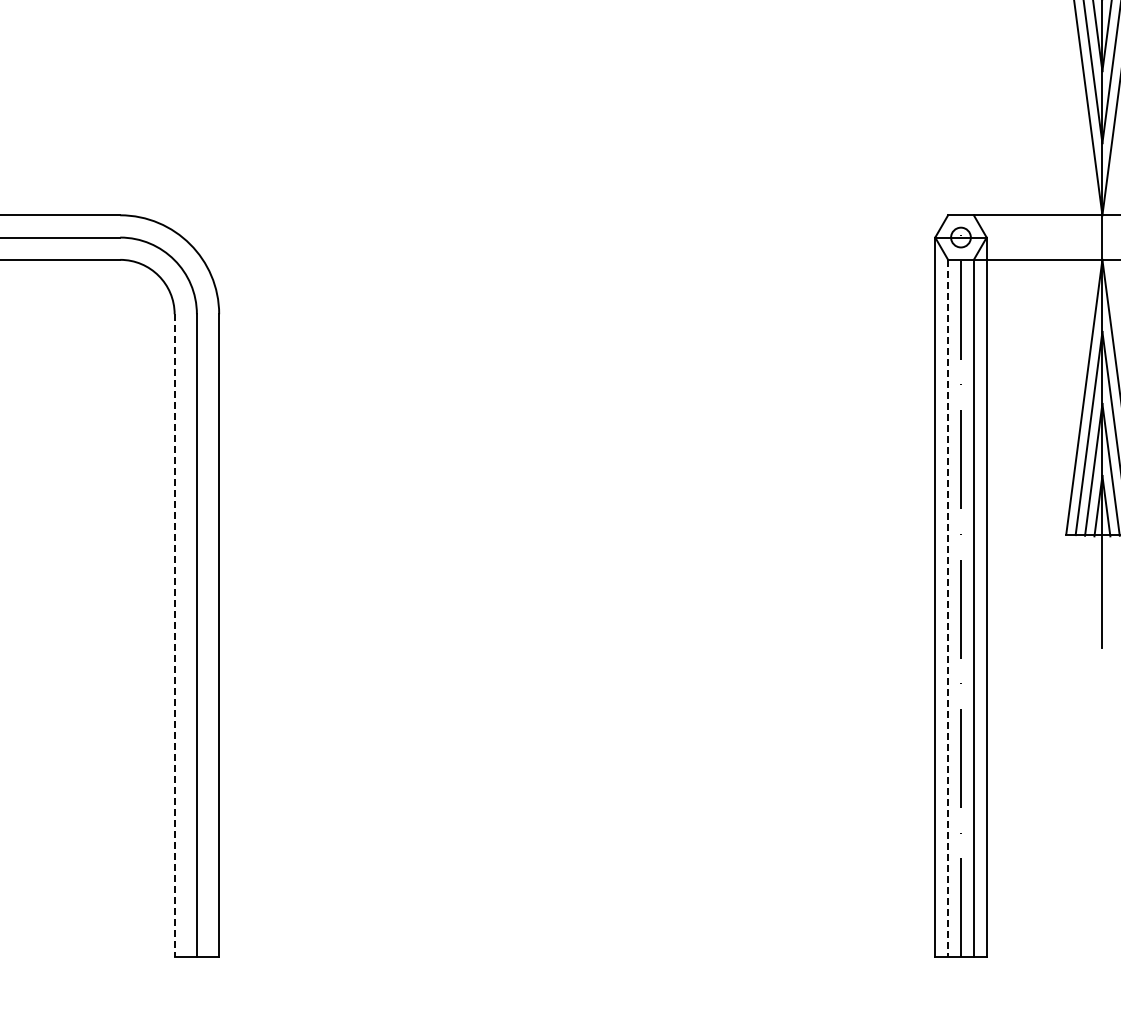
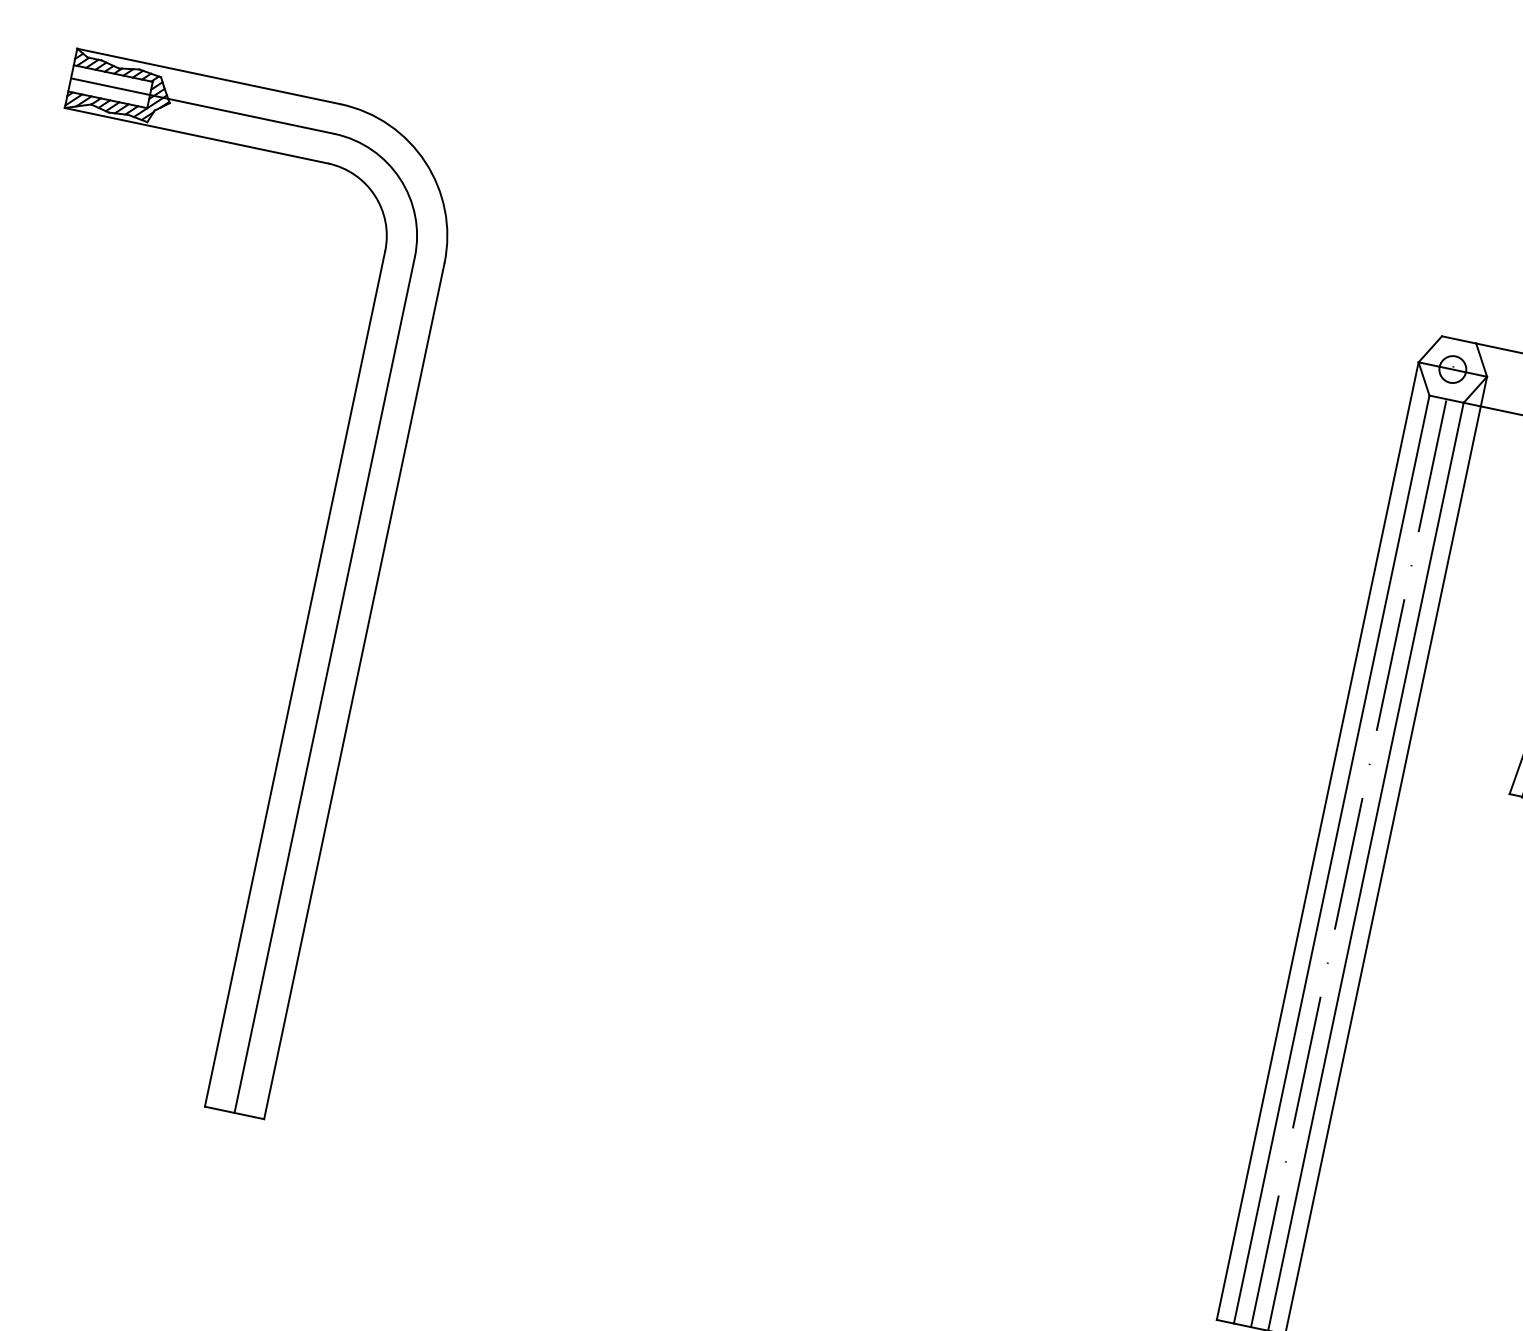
line: (948, 608) -> (1332, 859), dashed -> solid
line: (174, 635) -> (294, 678), dashed -> solid

